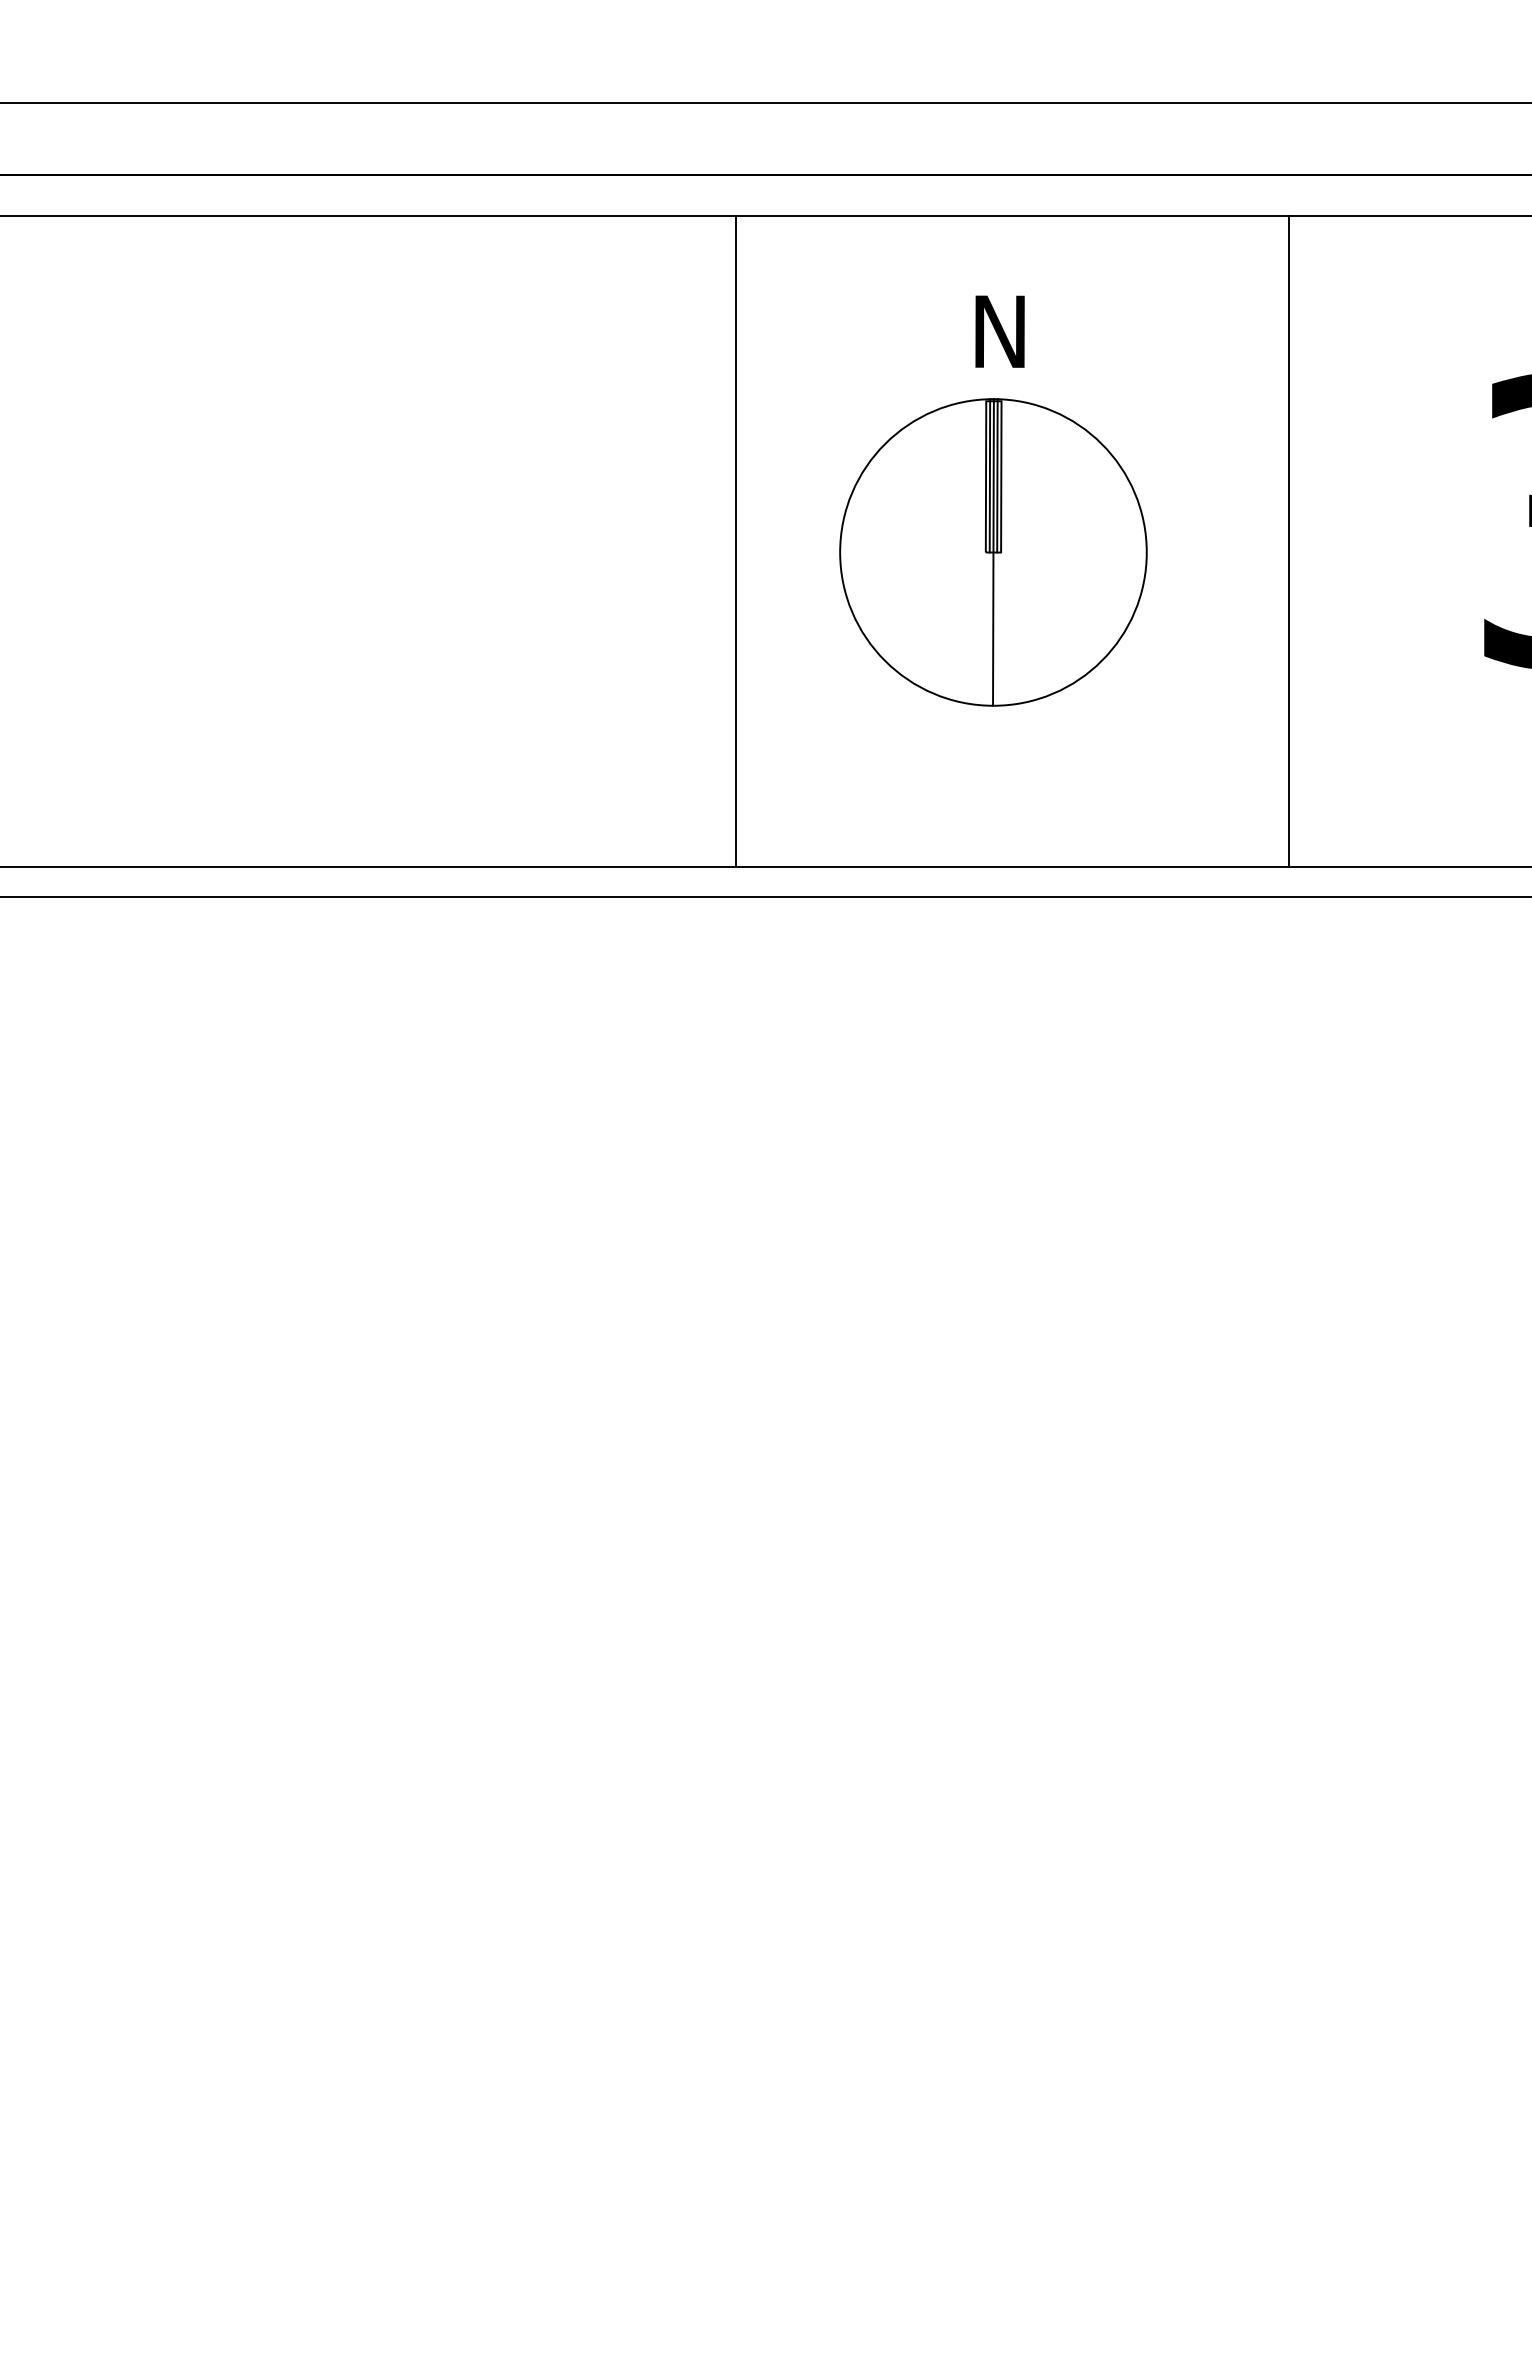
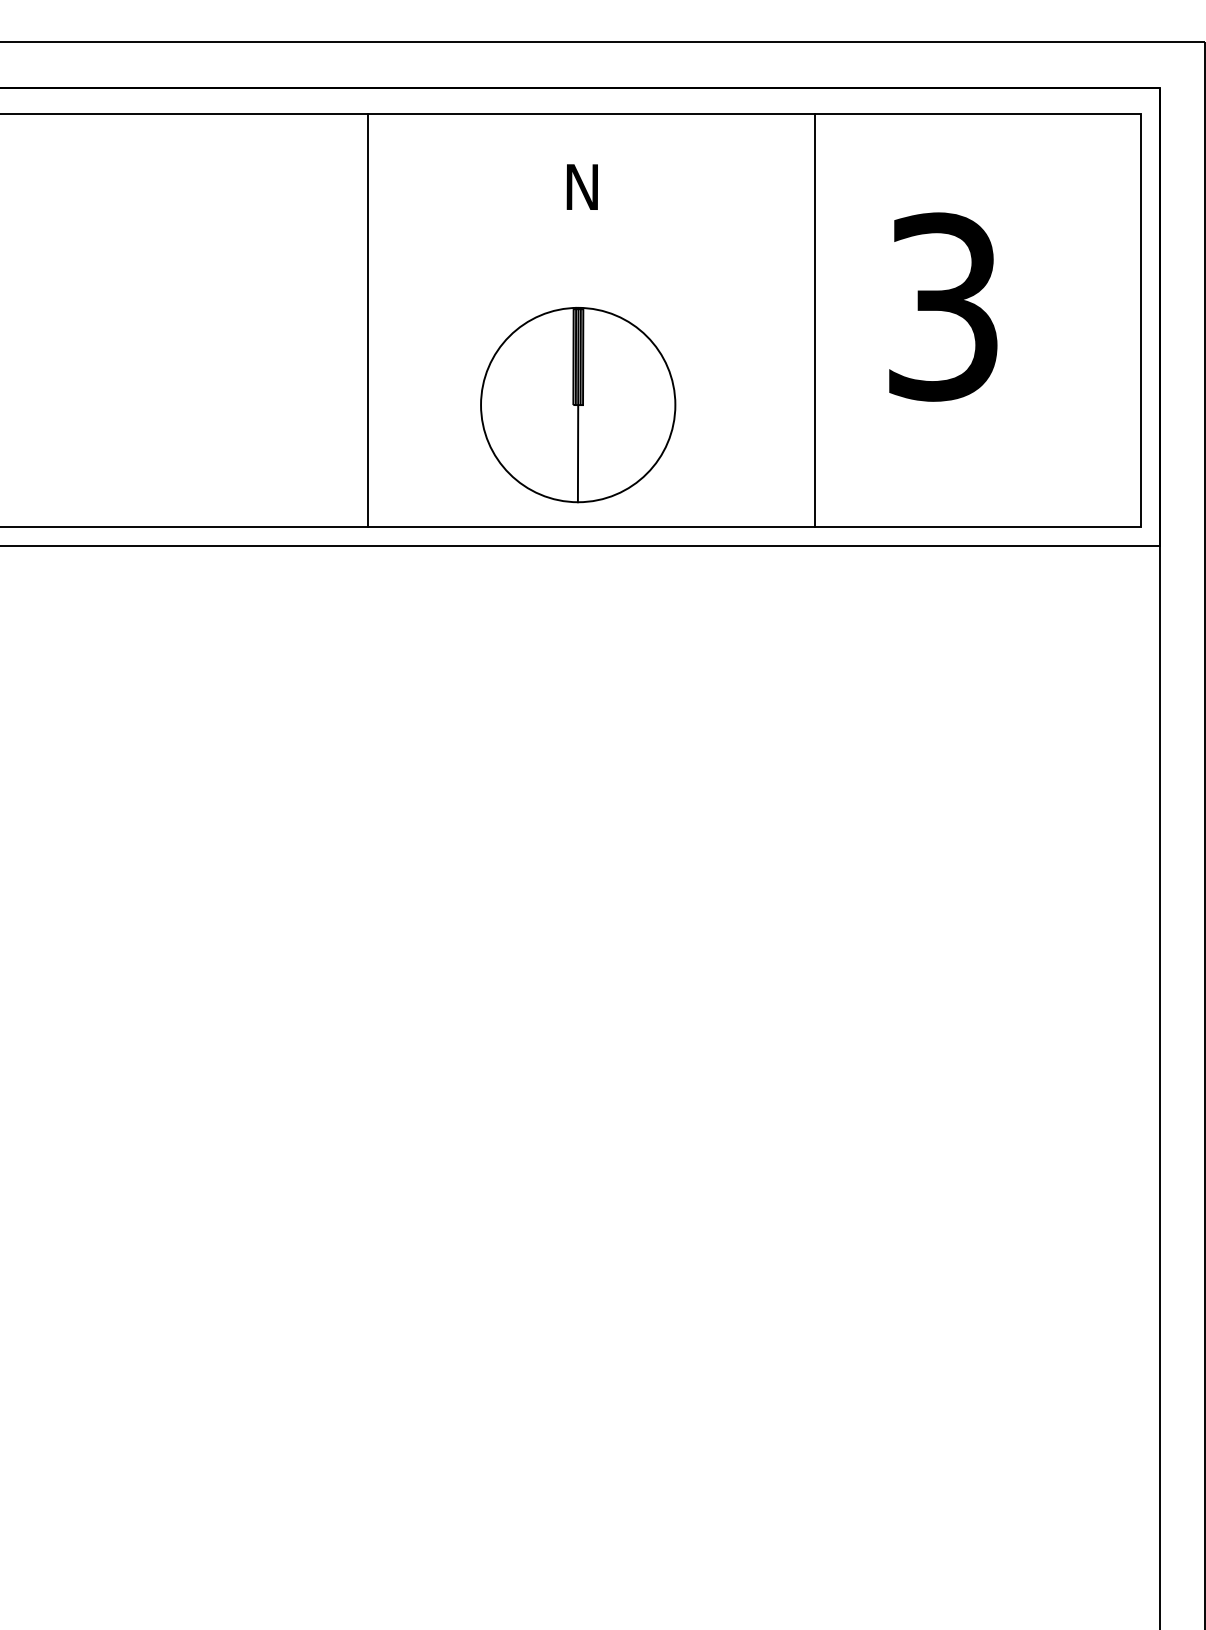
line: (736, 542) -> (368, 320), moved
line: (1288, 542) -> (815, 320), moved
part: (993, 553) -> (578, 405), moved

